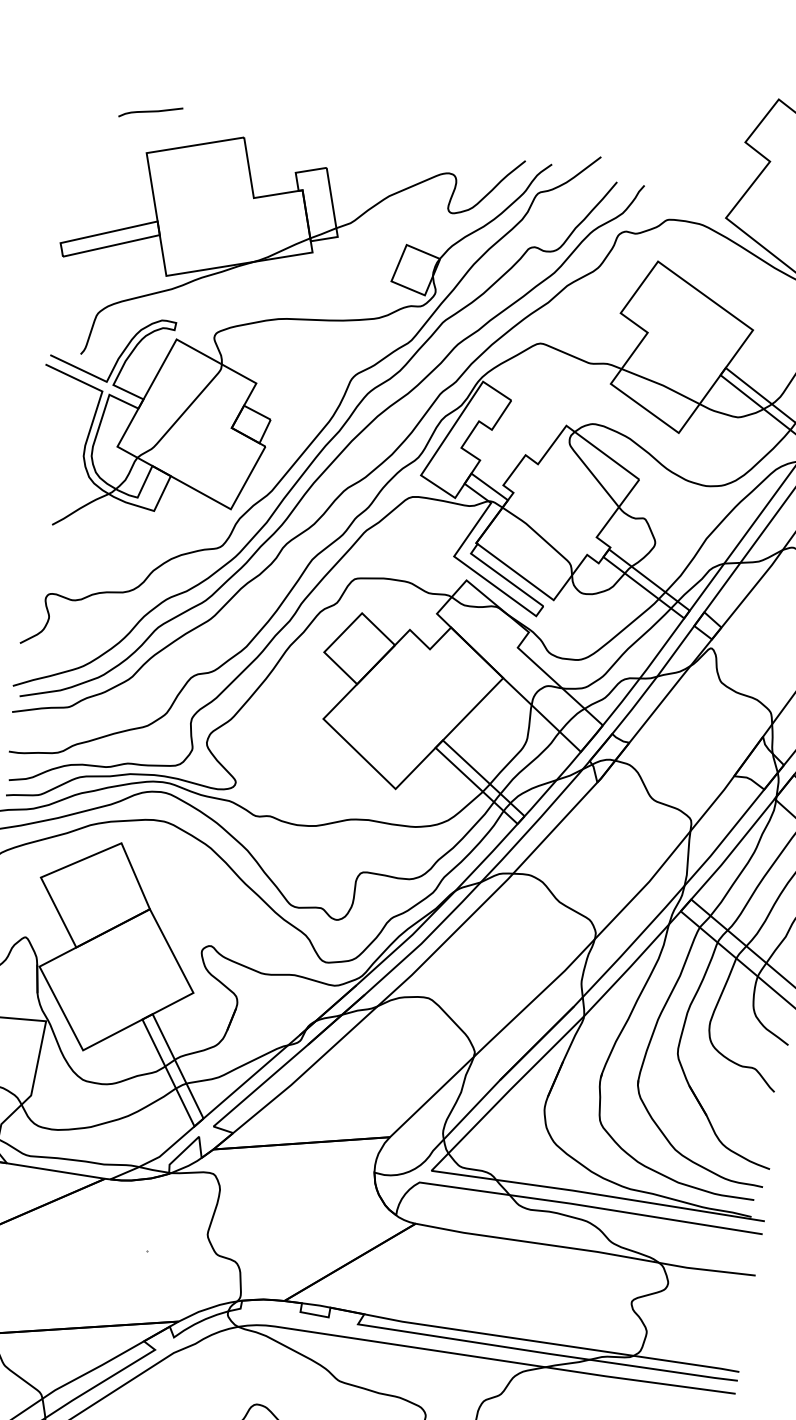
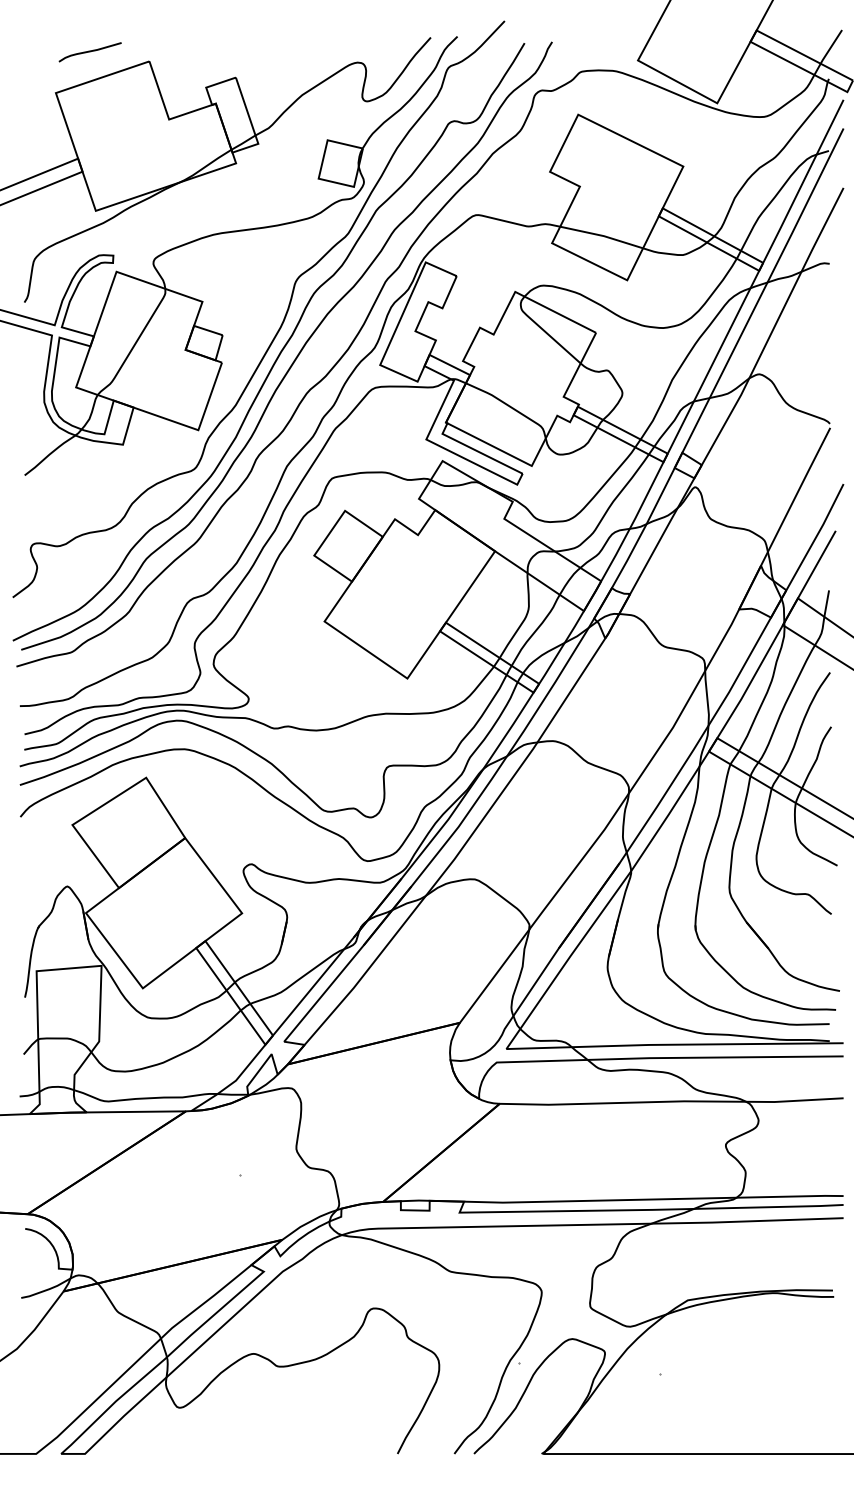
curve: (150, 112) -> (89, 52), moved

